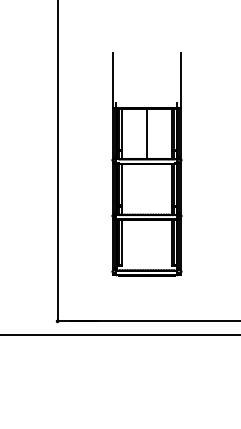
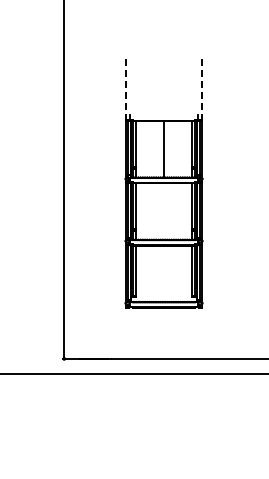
line: (112, 80) -> (125, 89), solid -> dashed
line: (181, 80) -> (202, 89), solid -> dashed

